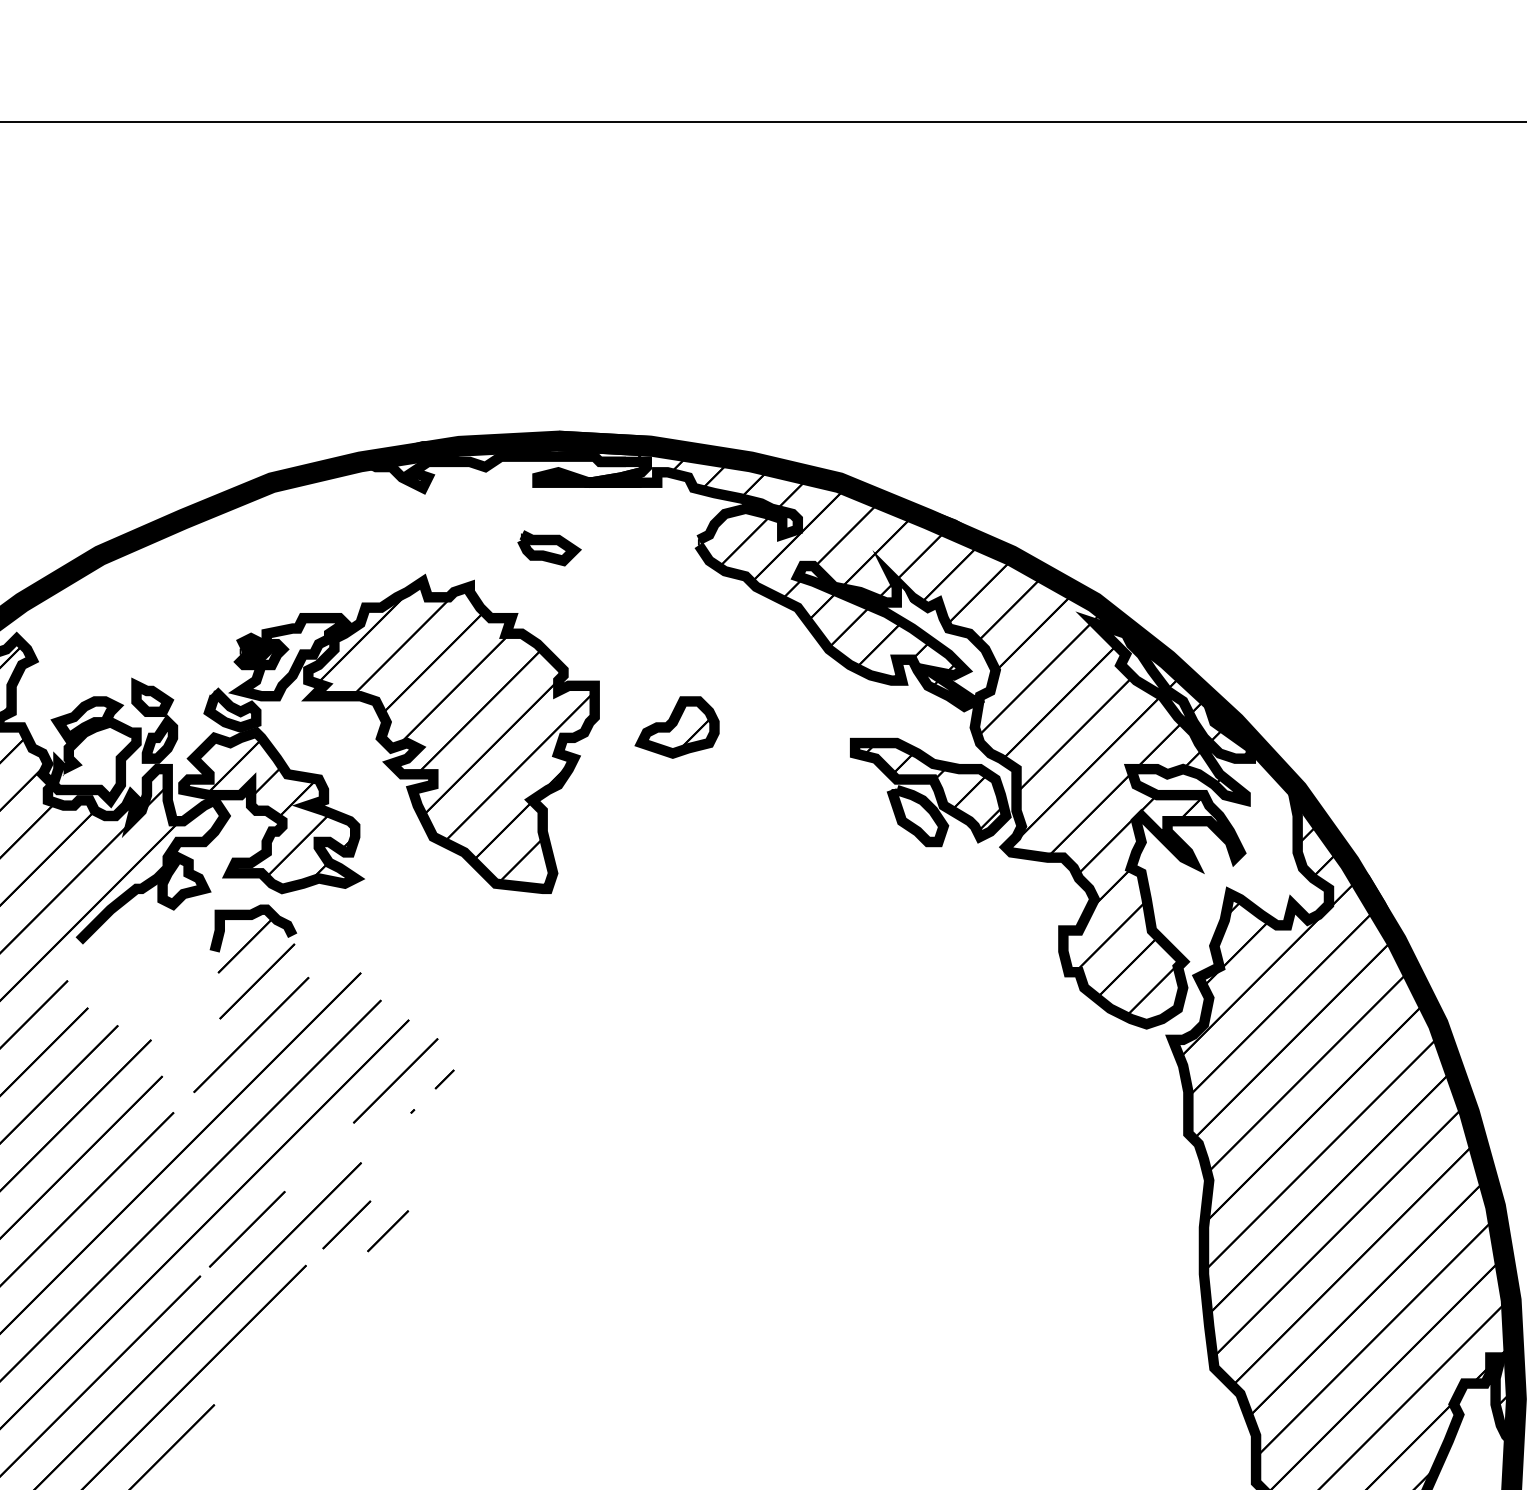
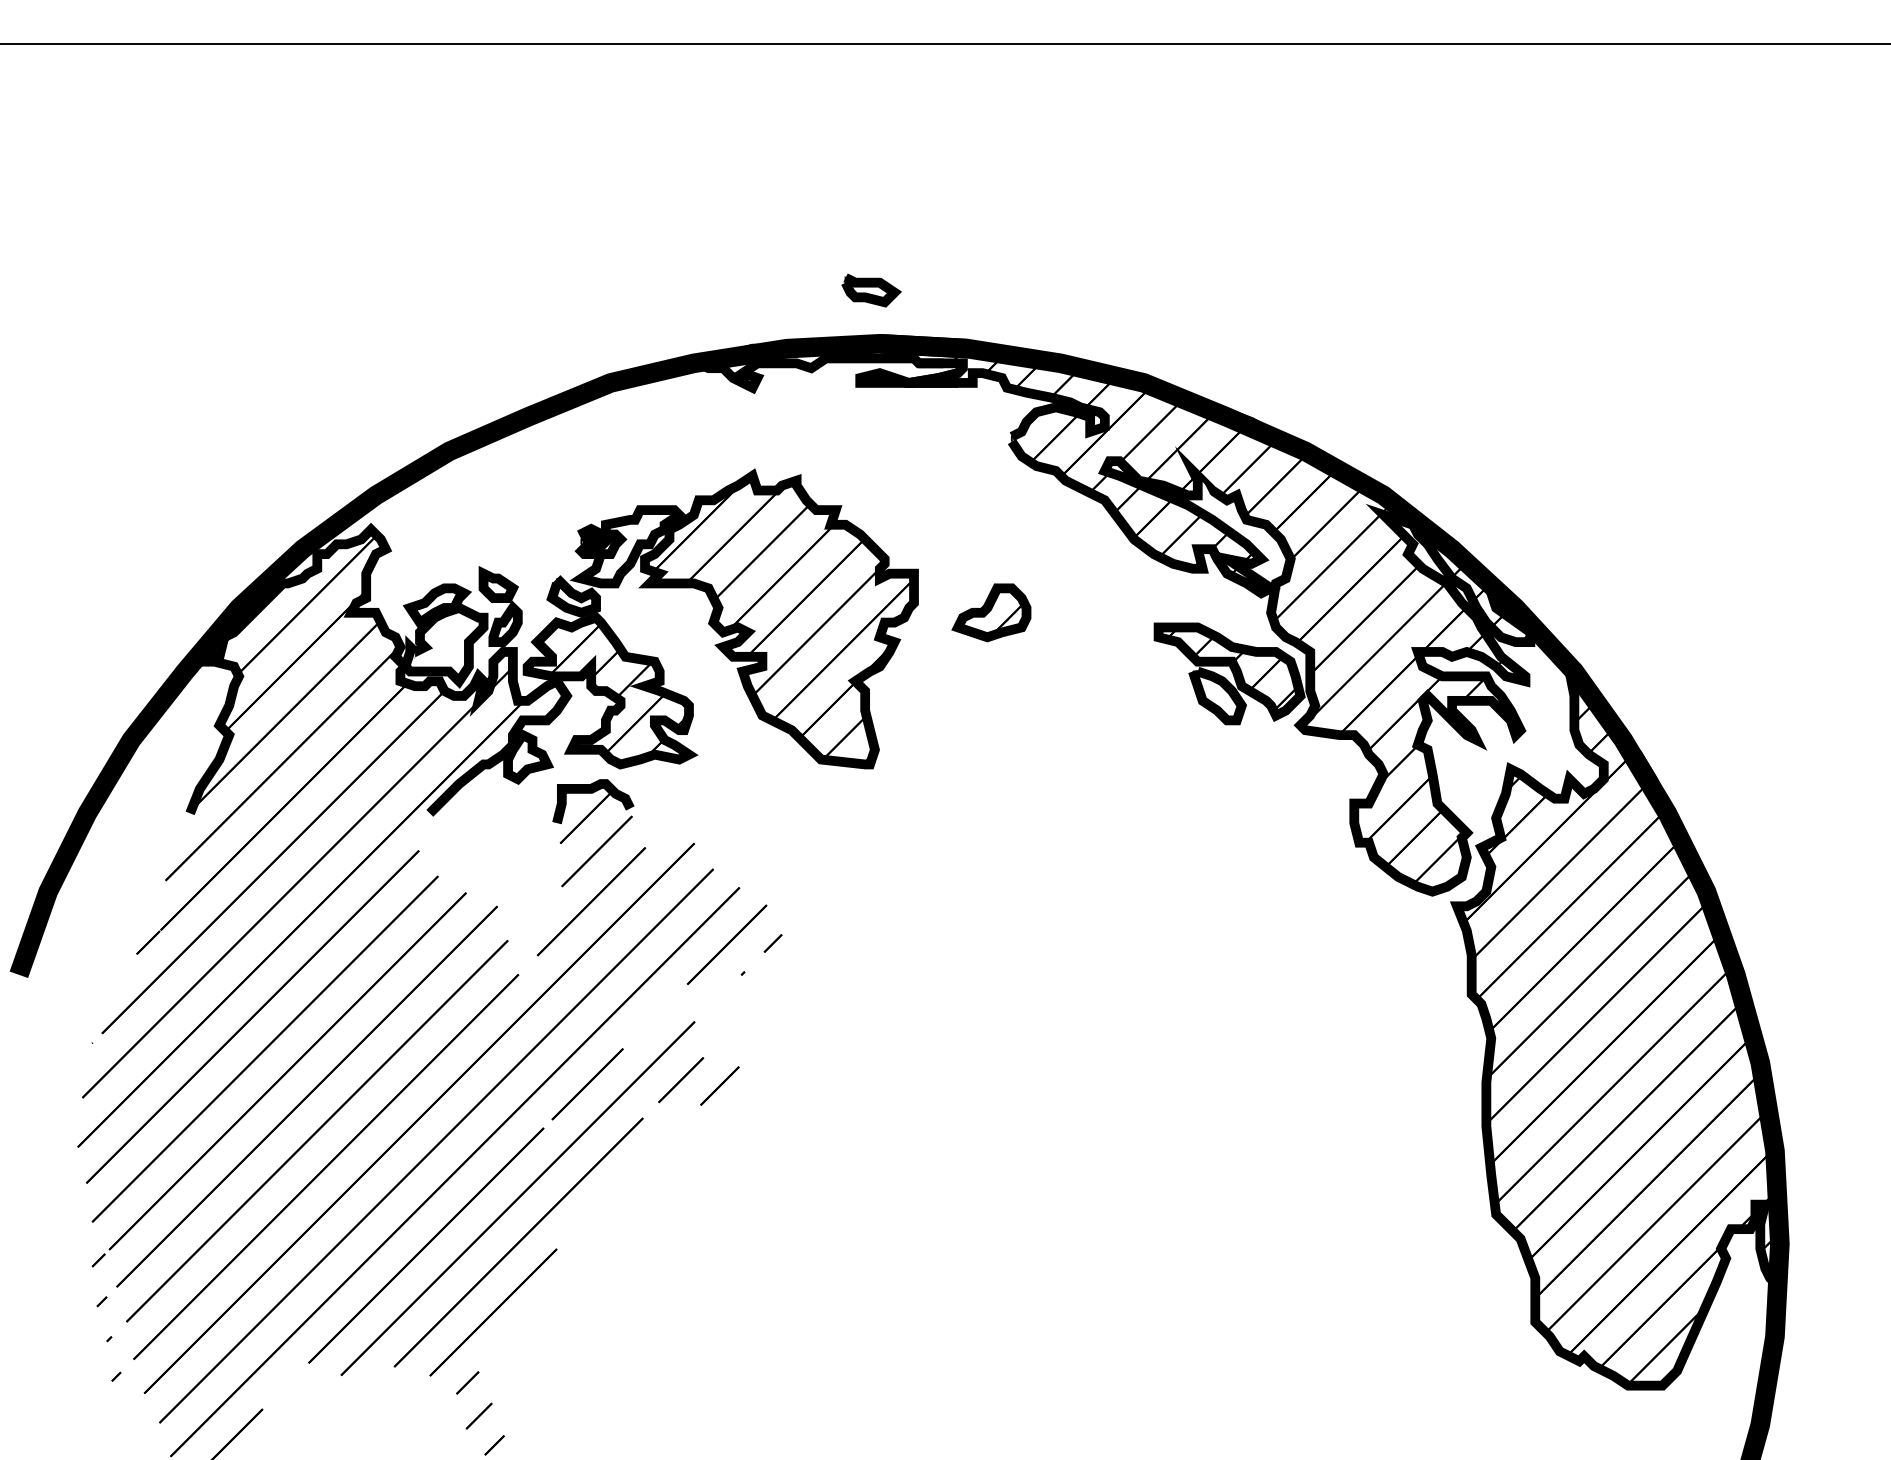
part: (549, 548) -> (871, 290), moved

